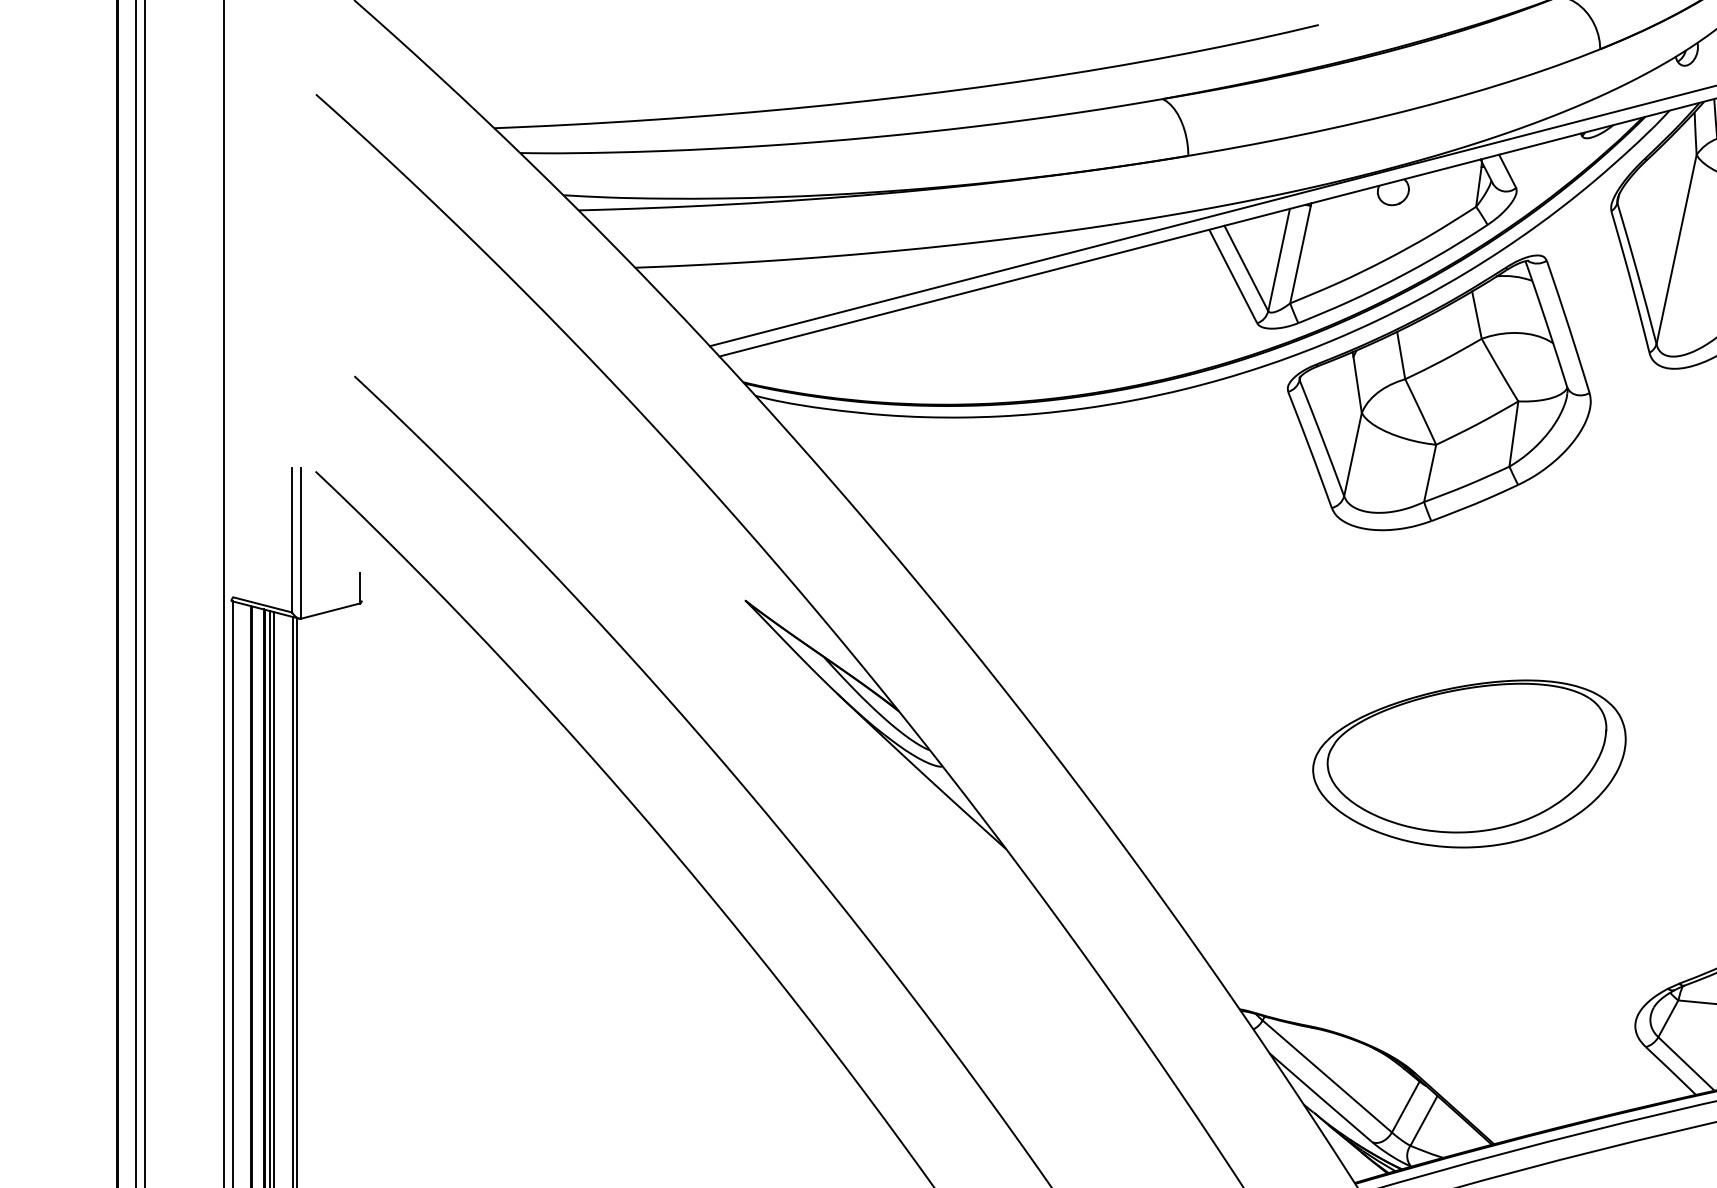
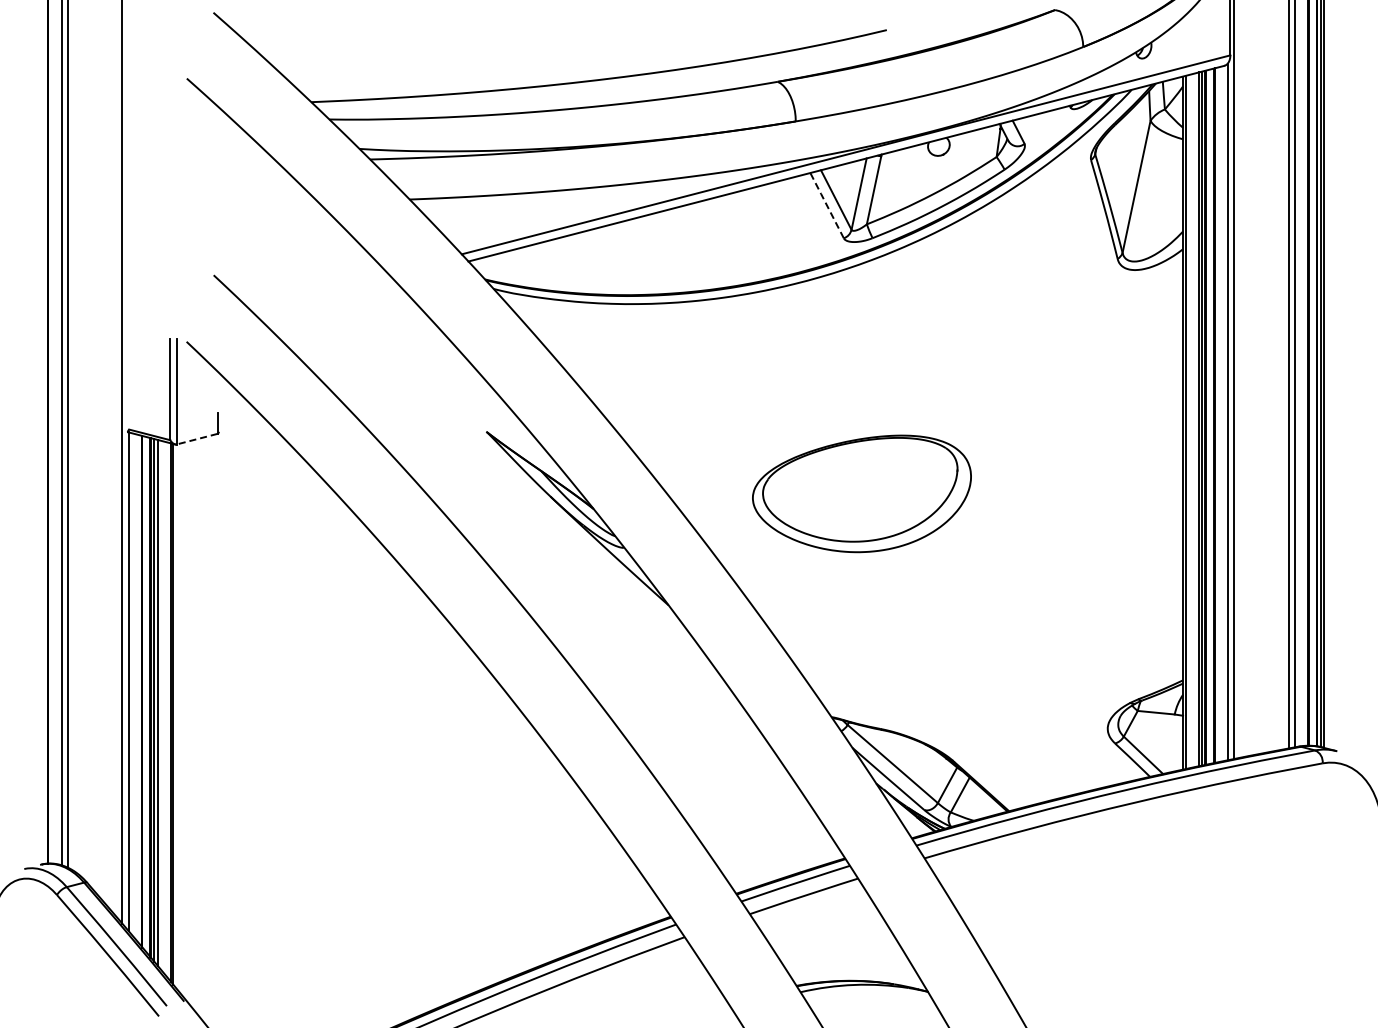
line: (1233, 276) -> (827, 205), solid -> dashed
part: (1438, 392) -> (970, 286), removed
line: (329, 611) -> (196, 439), solid -> dashed
part: (1468, 763) -> (861, 493), moved

